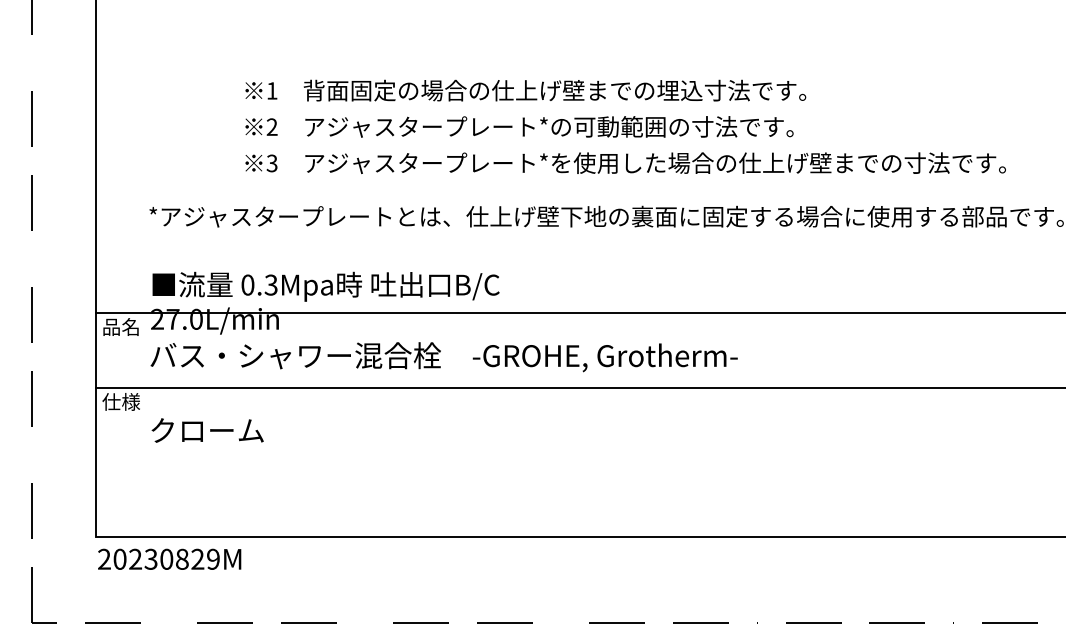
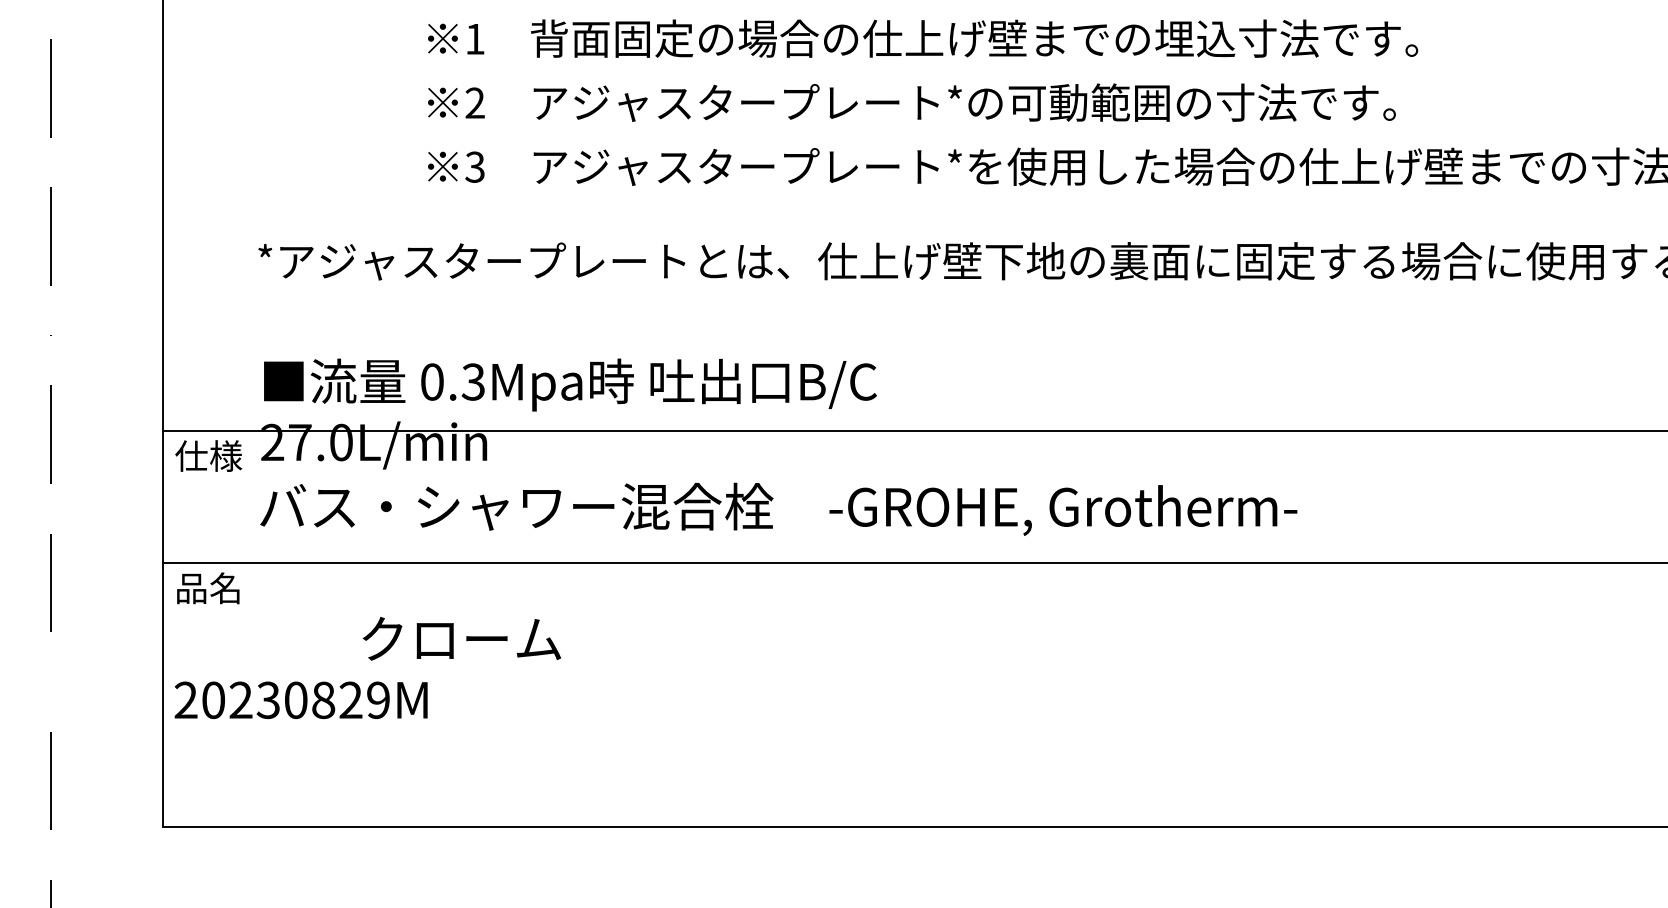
text: (120, 326) -> (207, 455), 品名 -> 仕様
text: (120, 401) -> (207, 587), 仕様 -> 品名
text: (207, 430) -> (461, 638), moved
text: (169, 558) -> (300, 698), moved

